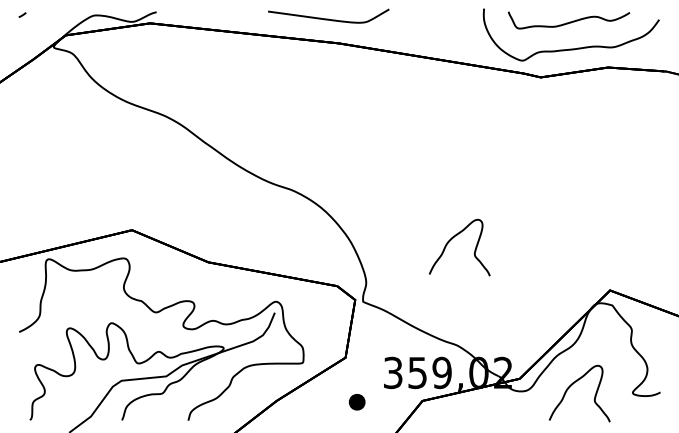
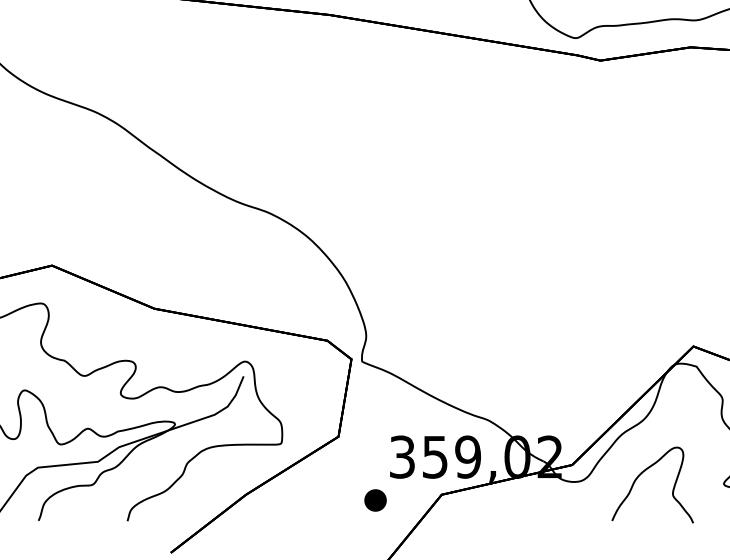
curve: (452, 239) -> (481, 278), removed
part: (357, 402) -> (375, 500), moved

